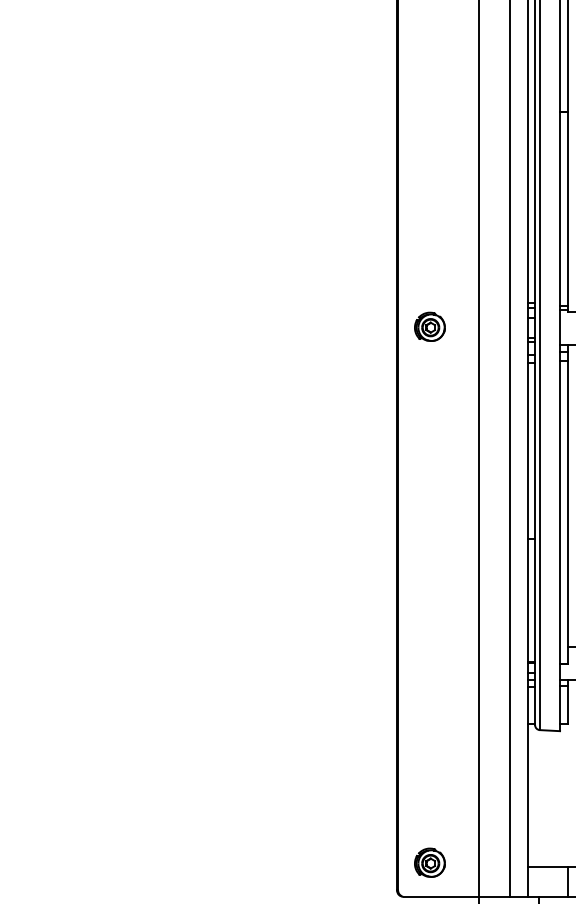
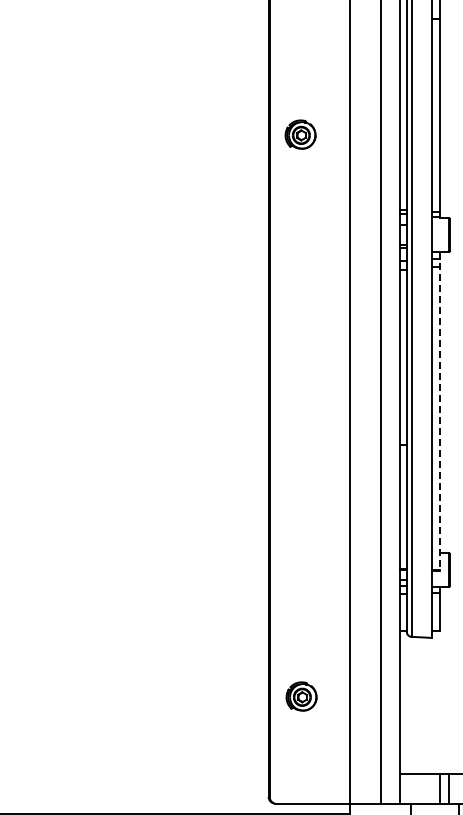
part: (429, 326) -> (300, 134), moved
line: (568, 504) -> (440, 411), solid -> dashed
part: (429, 862) -> (301, 696), moved

